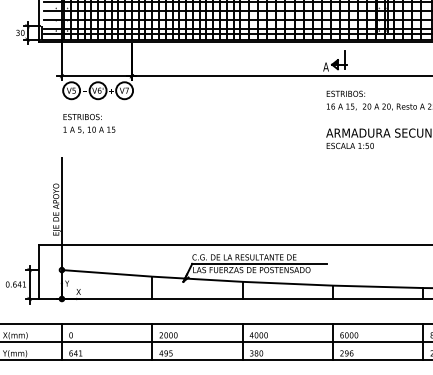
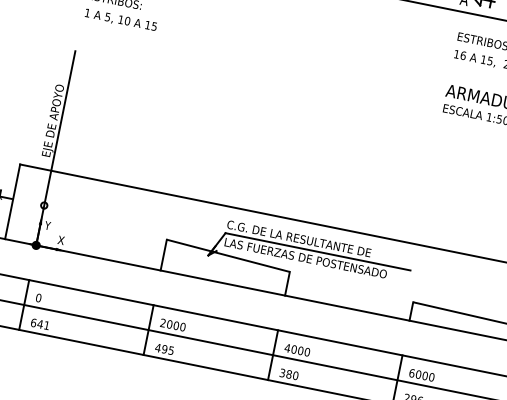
line: (106, 273) -> (104, 222), removed
line: (287, 283) -> (351, 286), removed

